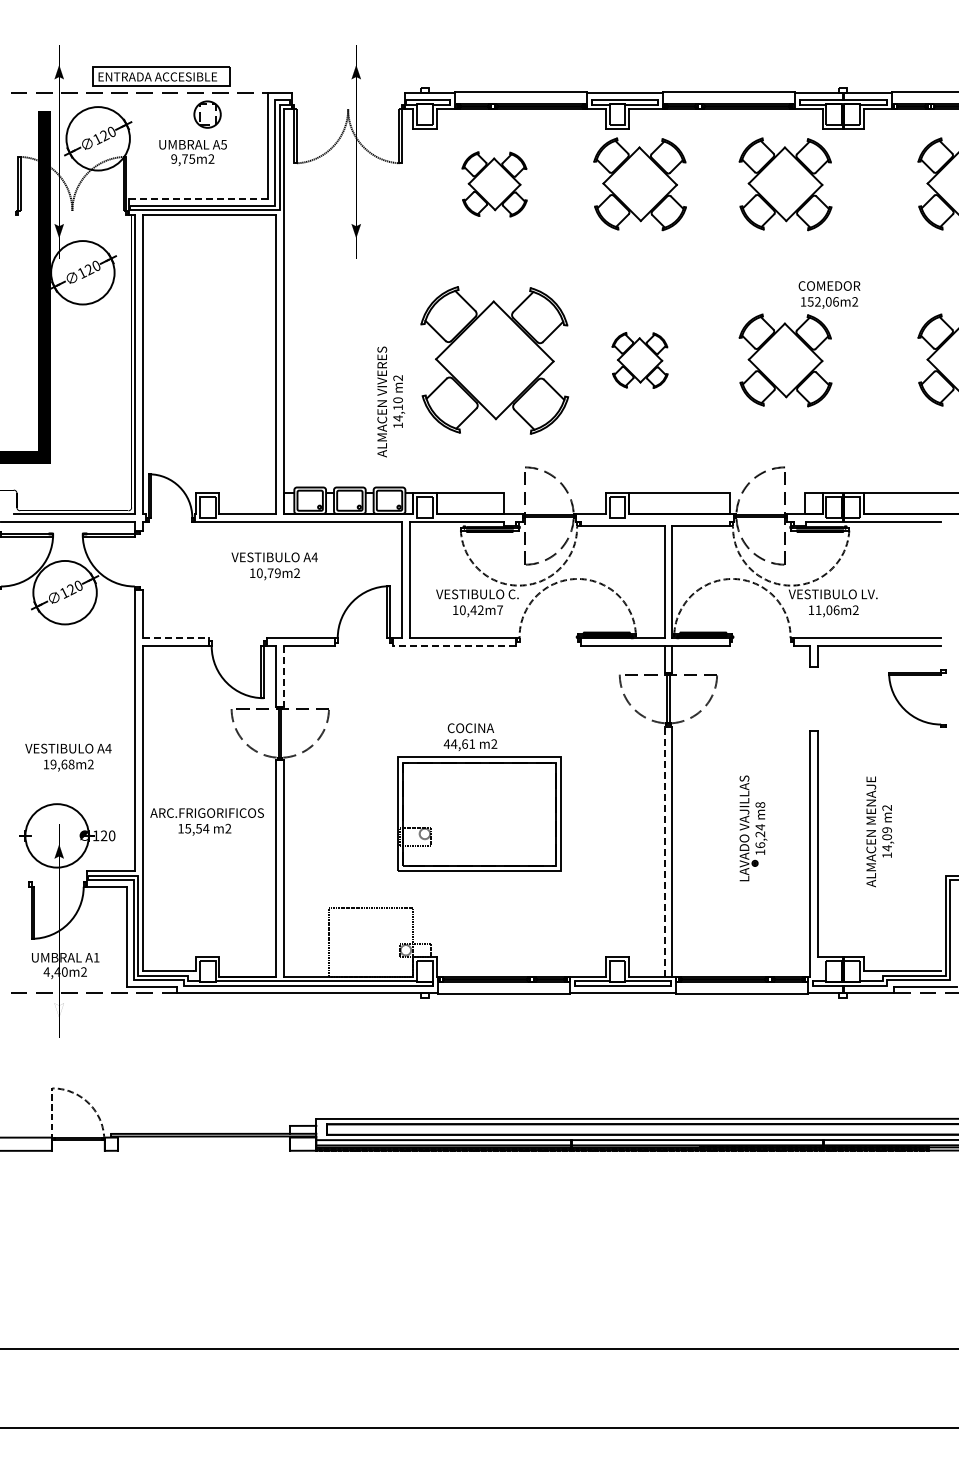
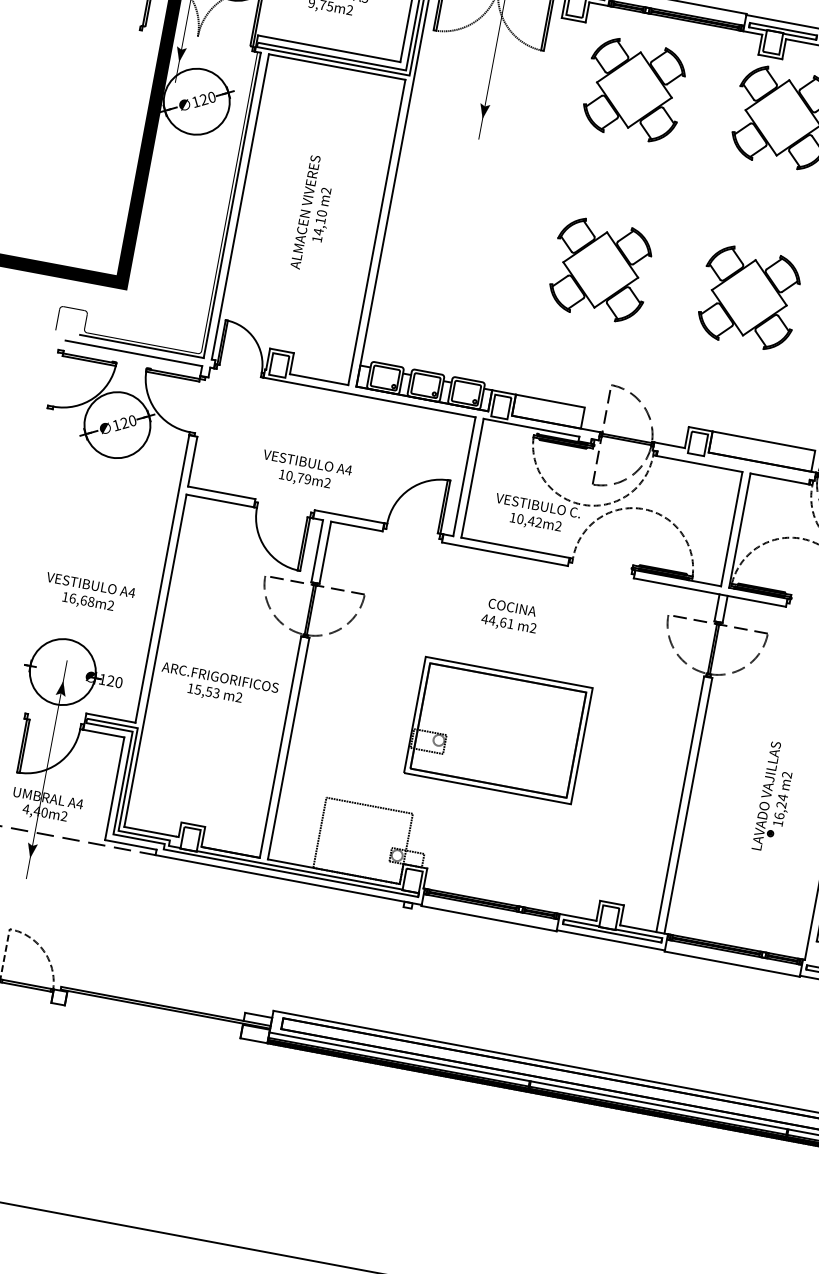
part: (494, 184) -> (634, 90), size x1.43
line: (198, 199) -> (328, 49), dashed -> solid
part: (494, 360) -> (600, 270), size x0.62
part: (639, 360) -> (748, 297), size x1.67
text: (391, 401) -> (315, 213), moved
text: (274, 566) -> (305, 471), moved
text: (500, 609) -> (559, 525), 10,42m7 -> 10,42m2
line: (175, 638) -> (221, 493), dashed -> solid
line: (454, 646) -> (504, 554), dashed -> solid
line: (284, 677) -> (325, 553), dashed -> solid
text: (470, 736) -> (510, 615), moved
text: (53, 764) -> (72, 598), 19,68m2 -> 16,68m2
text: (760, 804) -> (787, 774), m8 -> m2
text: (206, 828) -> (216, 693), 15,54 -> 15,53
line: (664, 851) -> (680, 804), dashed -> solid
text: (96, 957) -> (79, 803), A1 -> A4
fill: (58, 1010) -> (30, 850), added

